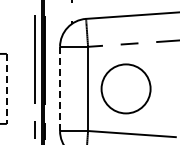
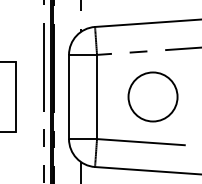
line: (60, 88) -> (69, 96), dashed -> solid
circle: (125, 88) -> (152, 96), moved
line: (6, 89) -> (15, 97), dashed -> solid

